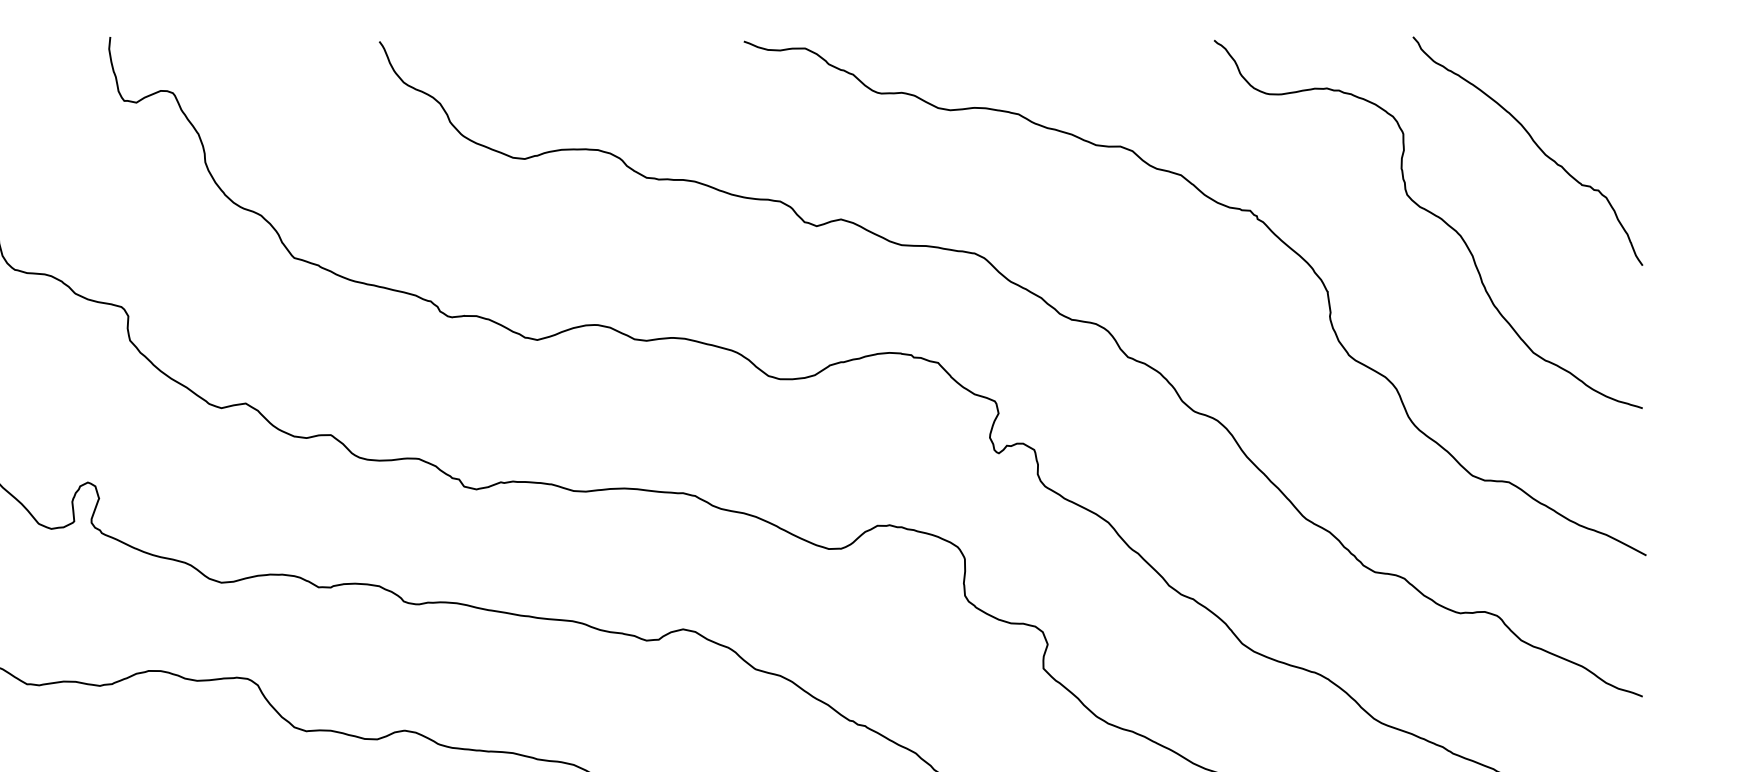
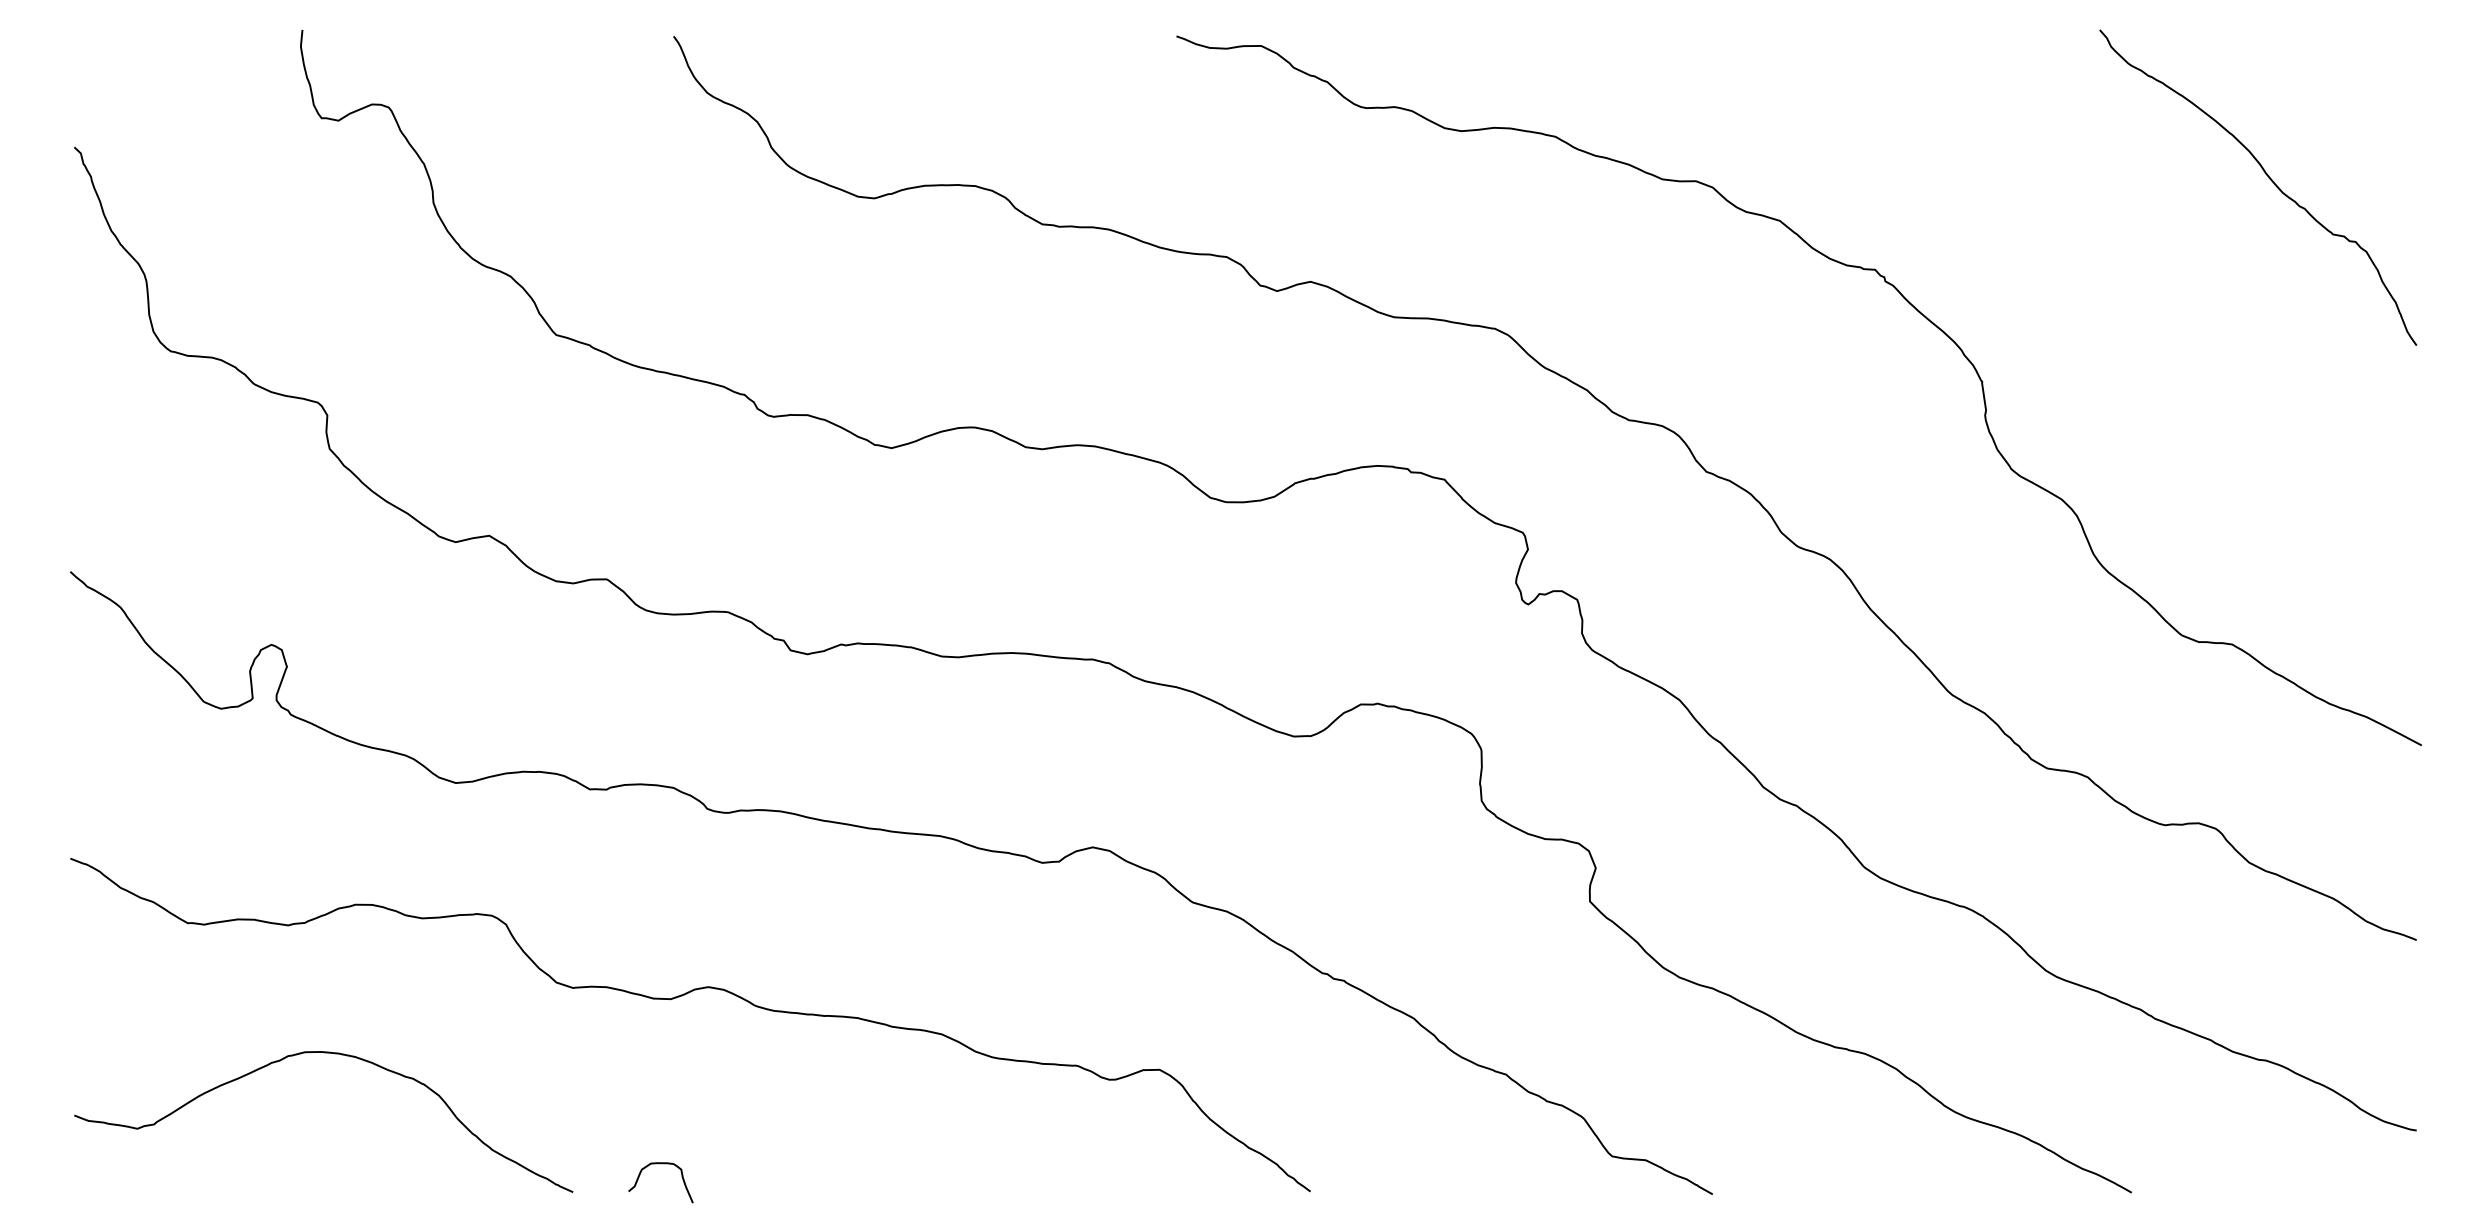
curve: (1433, 215) -> (2128, 276), removed

